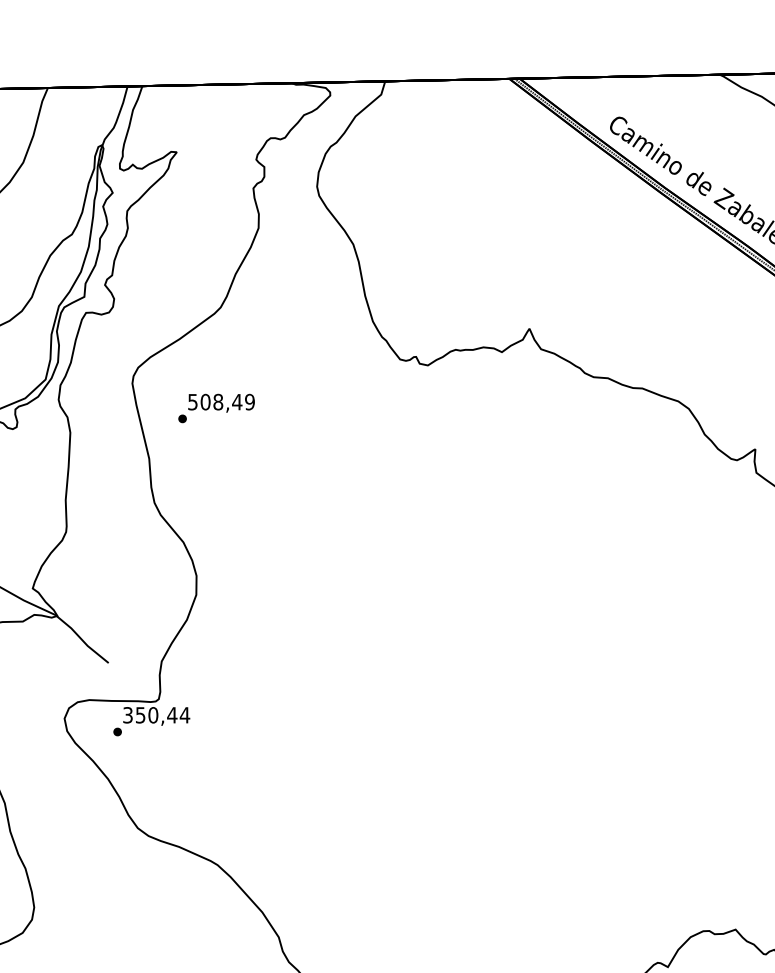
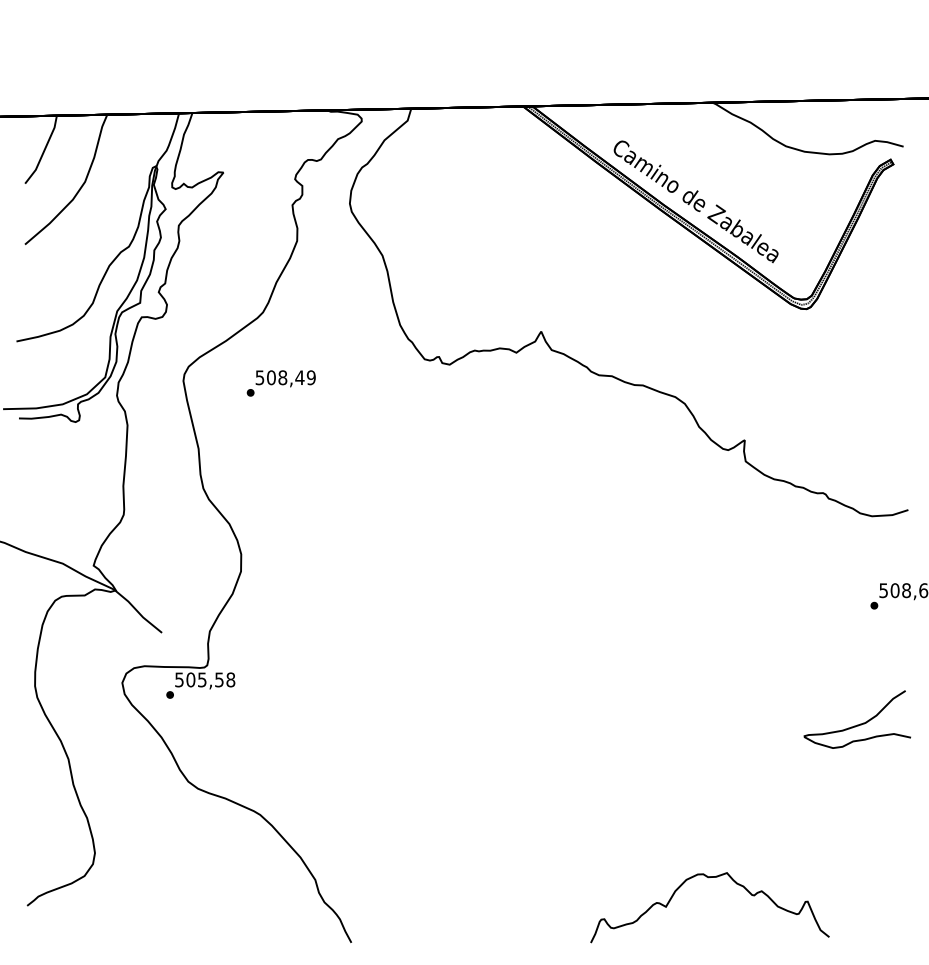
text: (215, 408) -> (280, 383), moved
text: (156, 714) -> (205, 679), 350,44 -> 505,58

